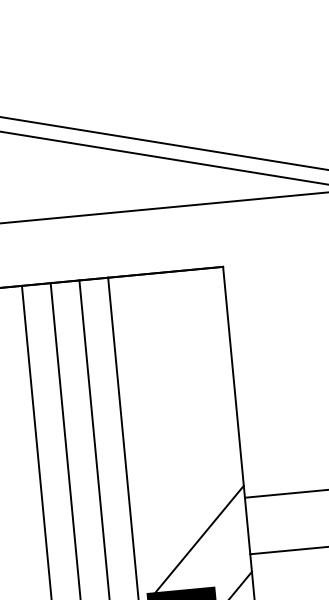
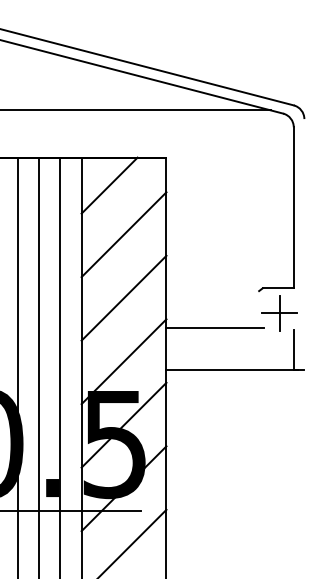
line: (149, 311) -> (109, 185), added
line: (174, 376) -> (123, 234), added
line: (182, 461) -> (123, 297), added

